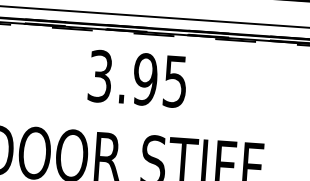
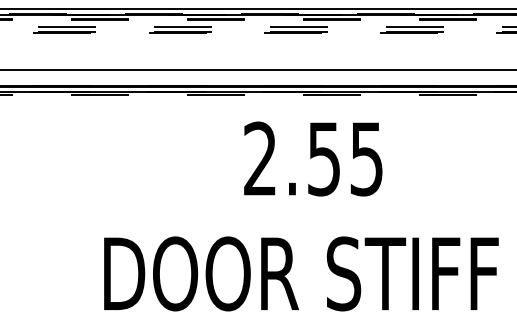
text: (123, 77) -> (292, 158), 3.95 -> 2.55

